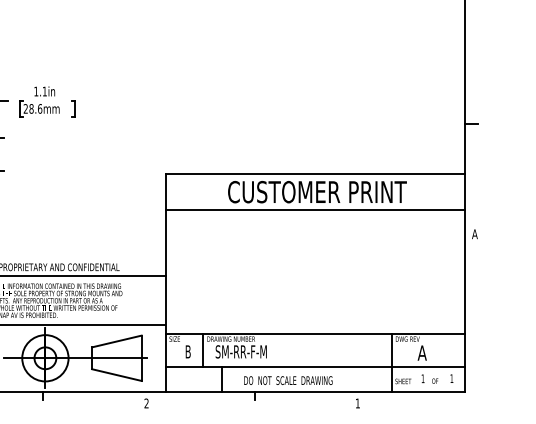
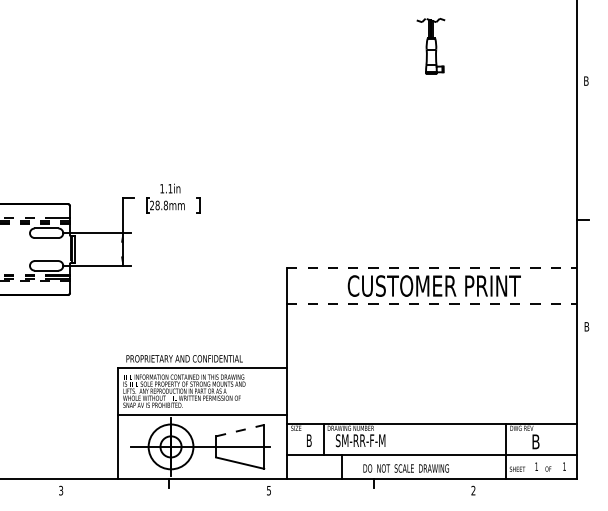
text: (39, 107) -> (165, 204), 28.6mm -> 28.8mm
line: (315, 173) -> (432, 268), solid -> dashed
line: (315, 210) -> (432, 303), solid -> dashed
text: (474, 233) -> (586, 326), A -> B
line: (117, 341) -> (240, 430), solid -> dashed
text: (421, 352) -> (535, 441), A -> B
text: (146, 403) -> (268, 490), 2 -> 5
text: (357, 403) -> (473, 490), 1 -> 2

